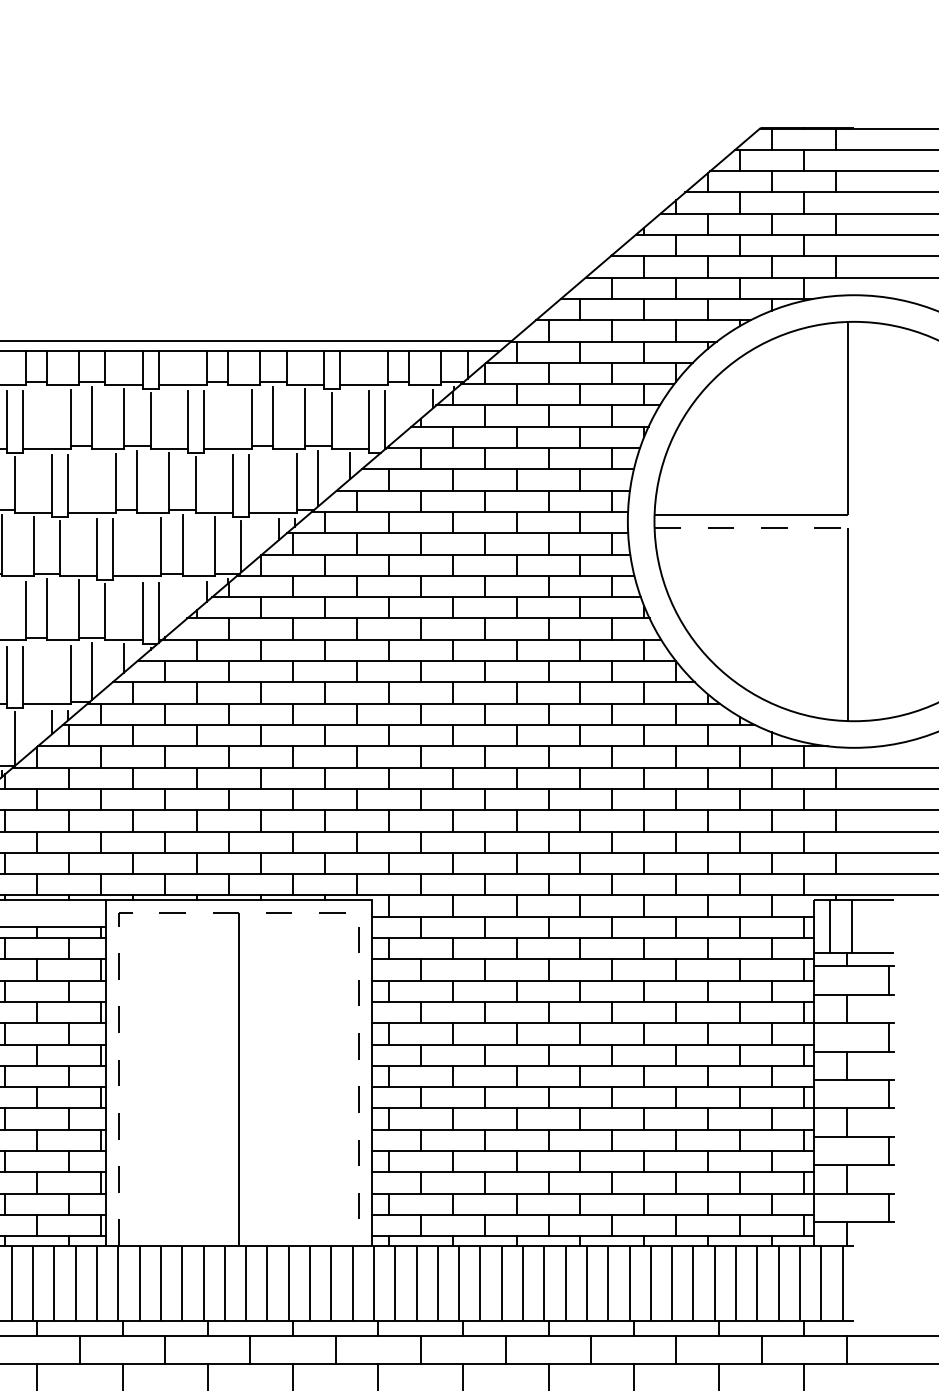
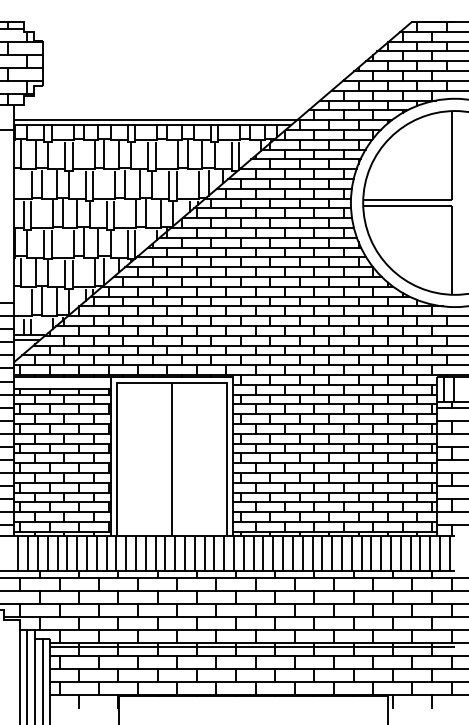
line: (752, 529) -> (408, 206), dashed -> solid
line: (240, 913) -> (172, 383), dashed -> solid

